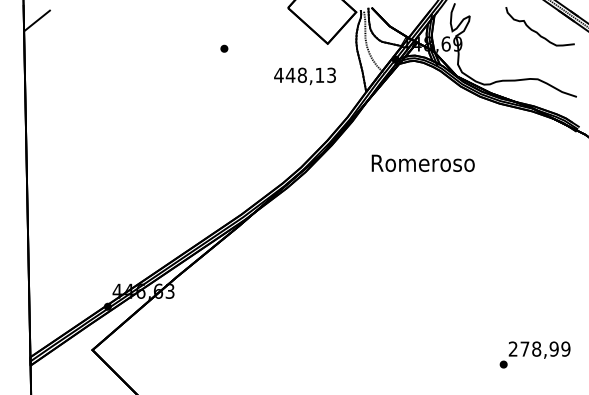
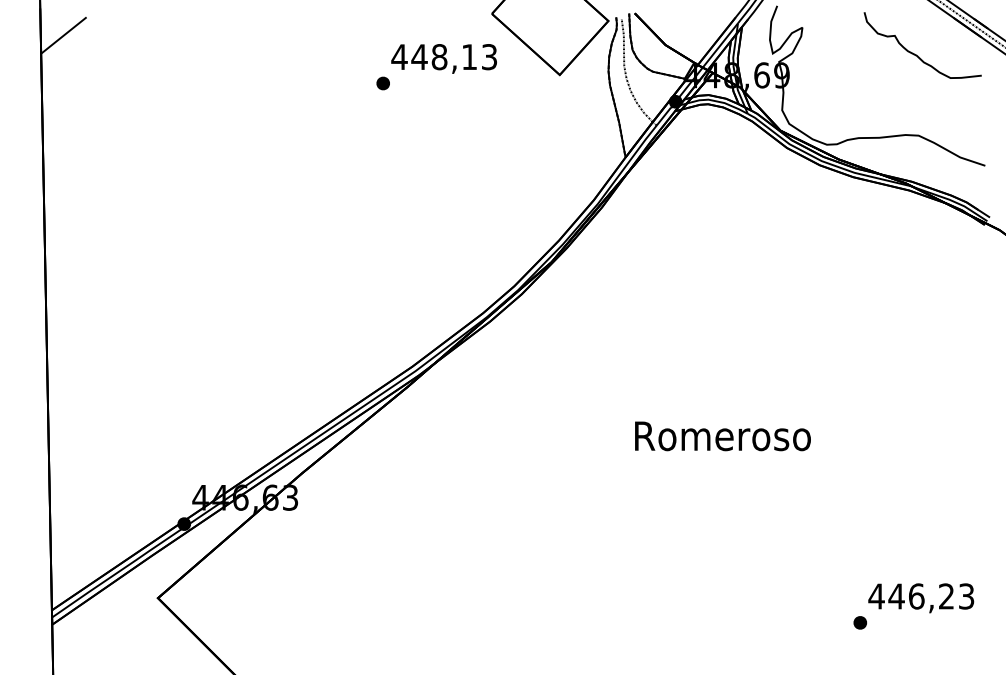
text: (304, 76) -> (443, 59), moved
text: (422, 162) -> (721, 434), moved
text: (539, 348) -> (921, 595), 278,99 -> 446,23

